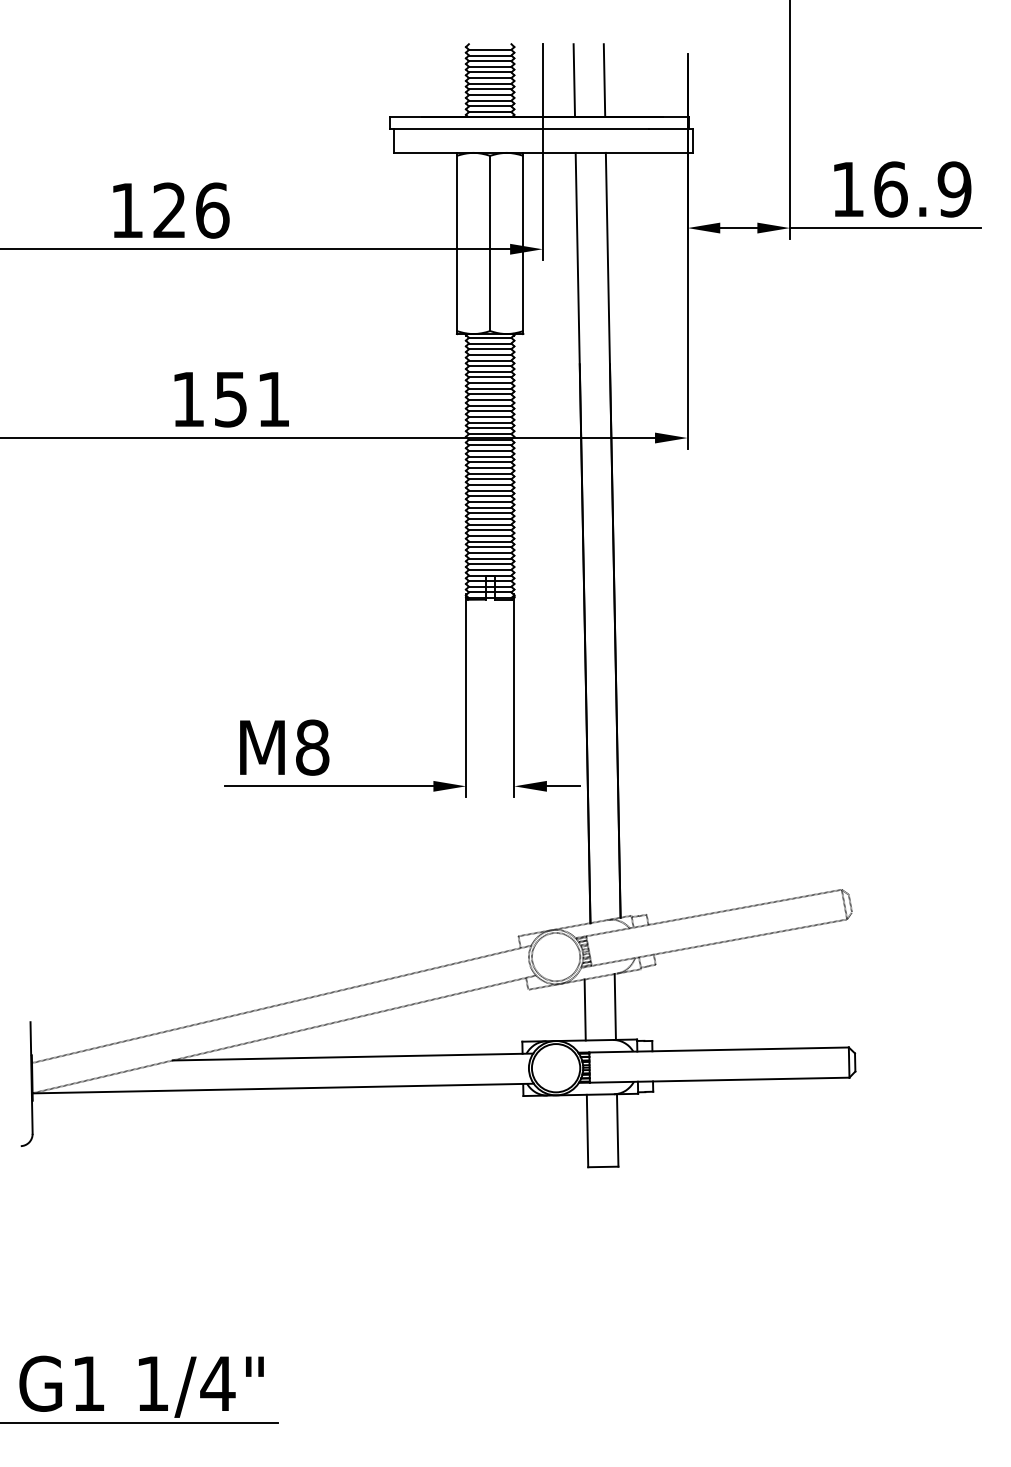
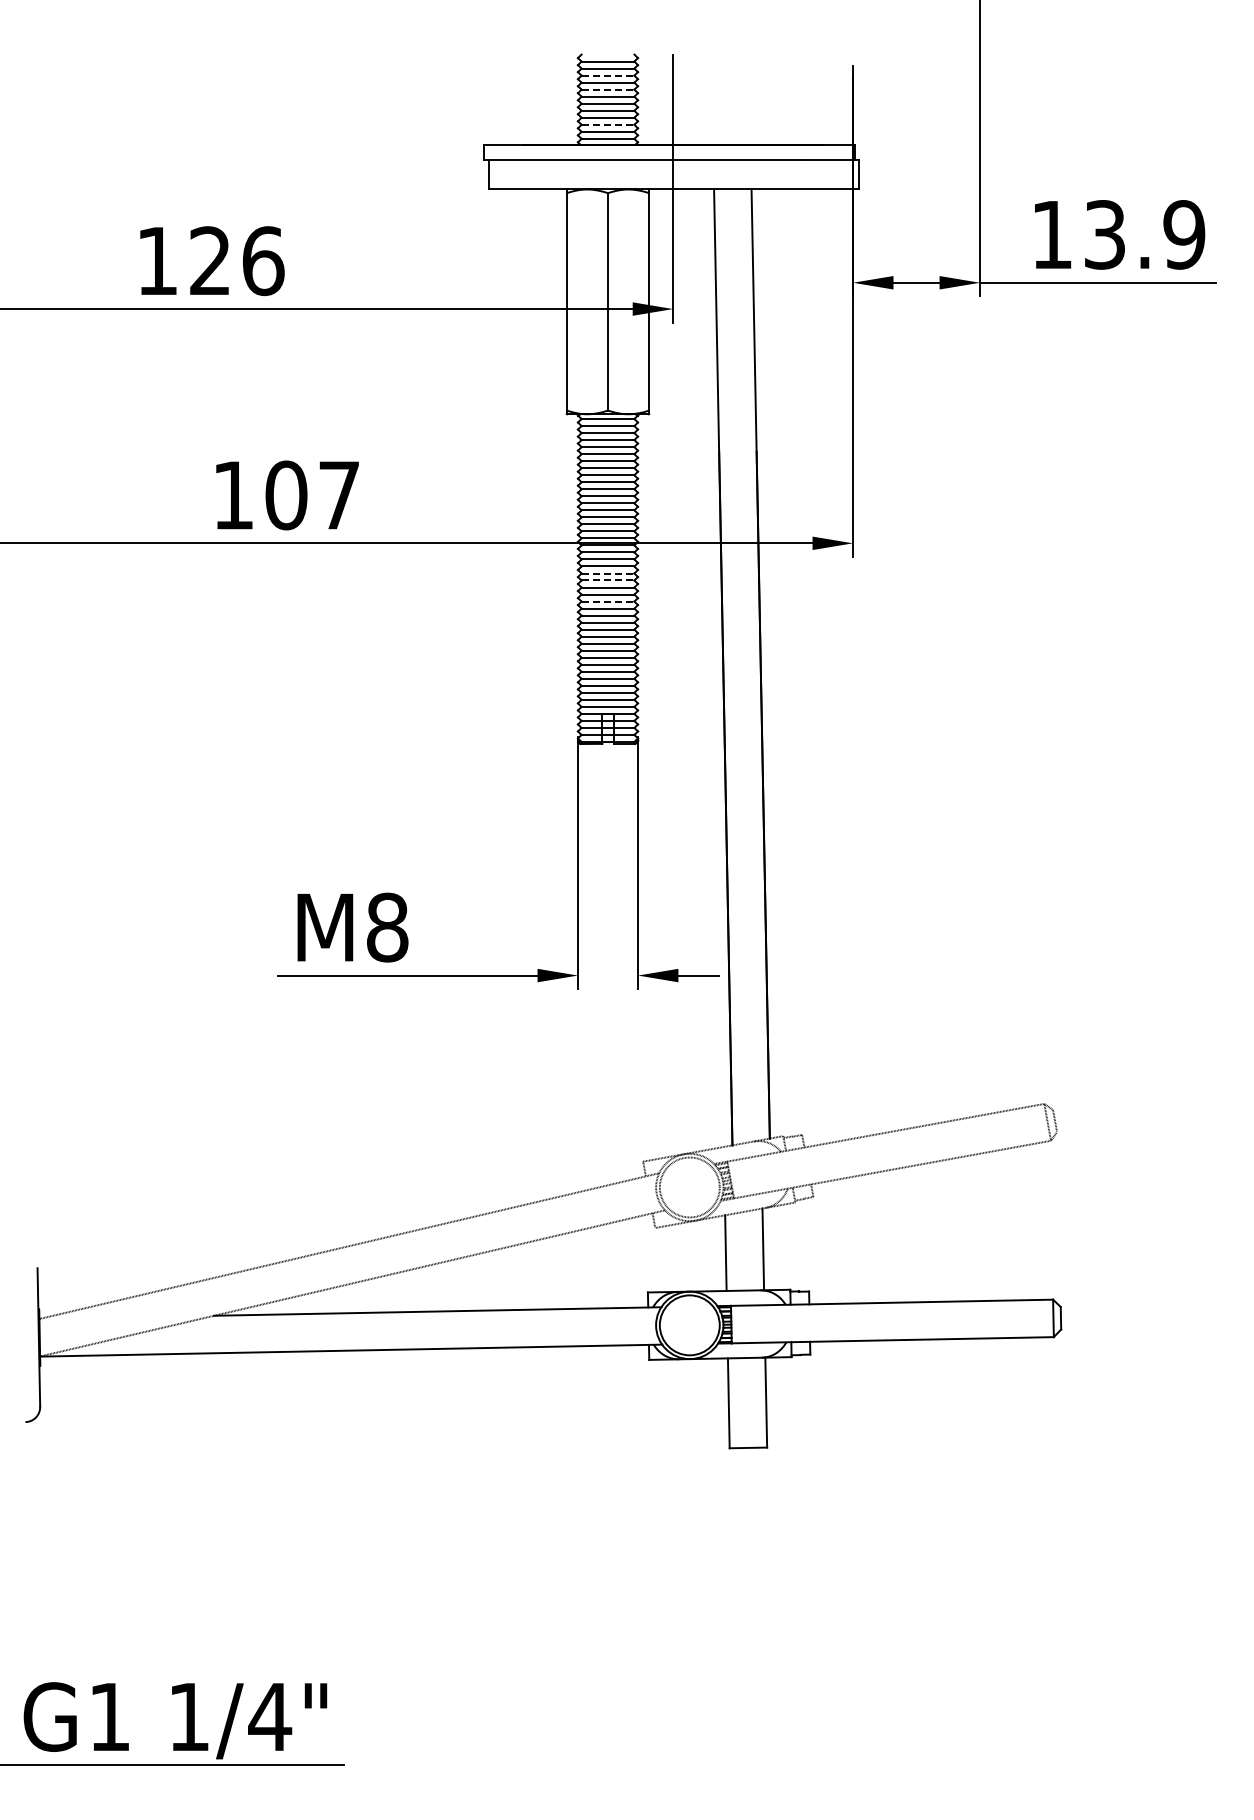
line: (490, 61) -> (608, 75), solid -> dashed
line: (490, 72) -> (608, 89), solid -> dashed
line: (574, 80) -> (712, 99), removed
line: (604, 80) -> (749, 99), removed
line: (490, 100) -> (608, 124), solid -> dashed
text: (891, 189) -> (1105, 234), 16.9 -> 13.9
text: (251, 399) -> (311, 495), 151 -> 107
line: (490, 462) -> (608, 573), solid -> dashed
line: (490, 467) -> (608, 580), solid -> dashed
line: (490, 484) -> (608, 601), solid -> dashed

